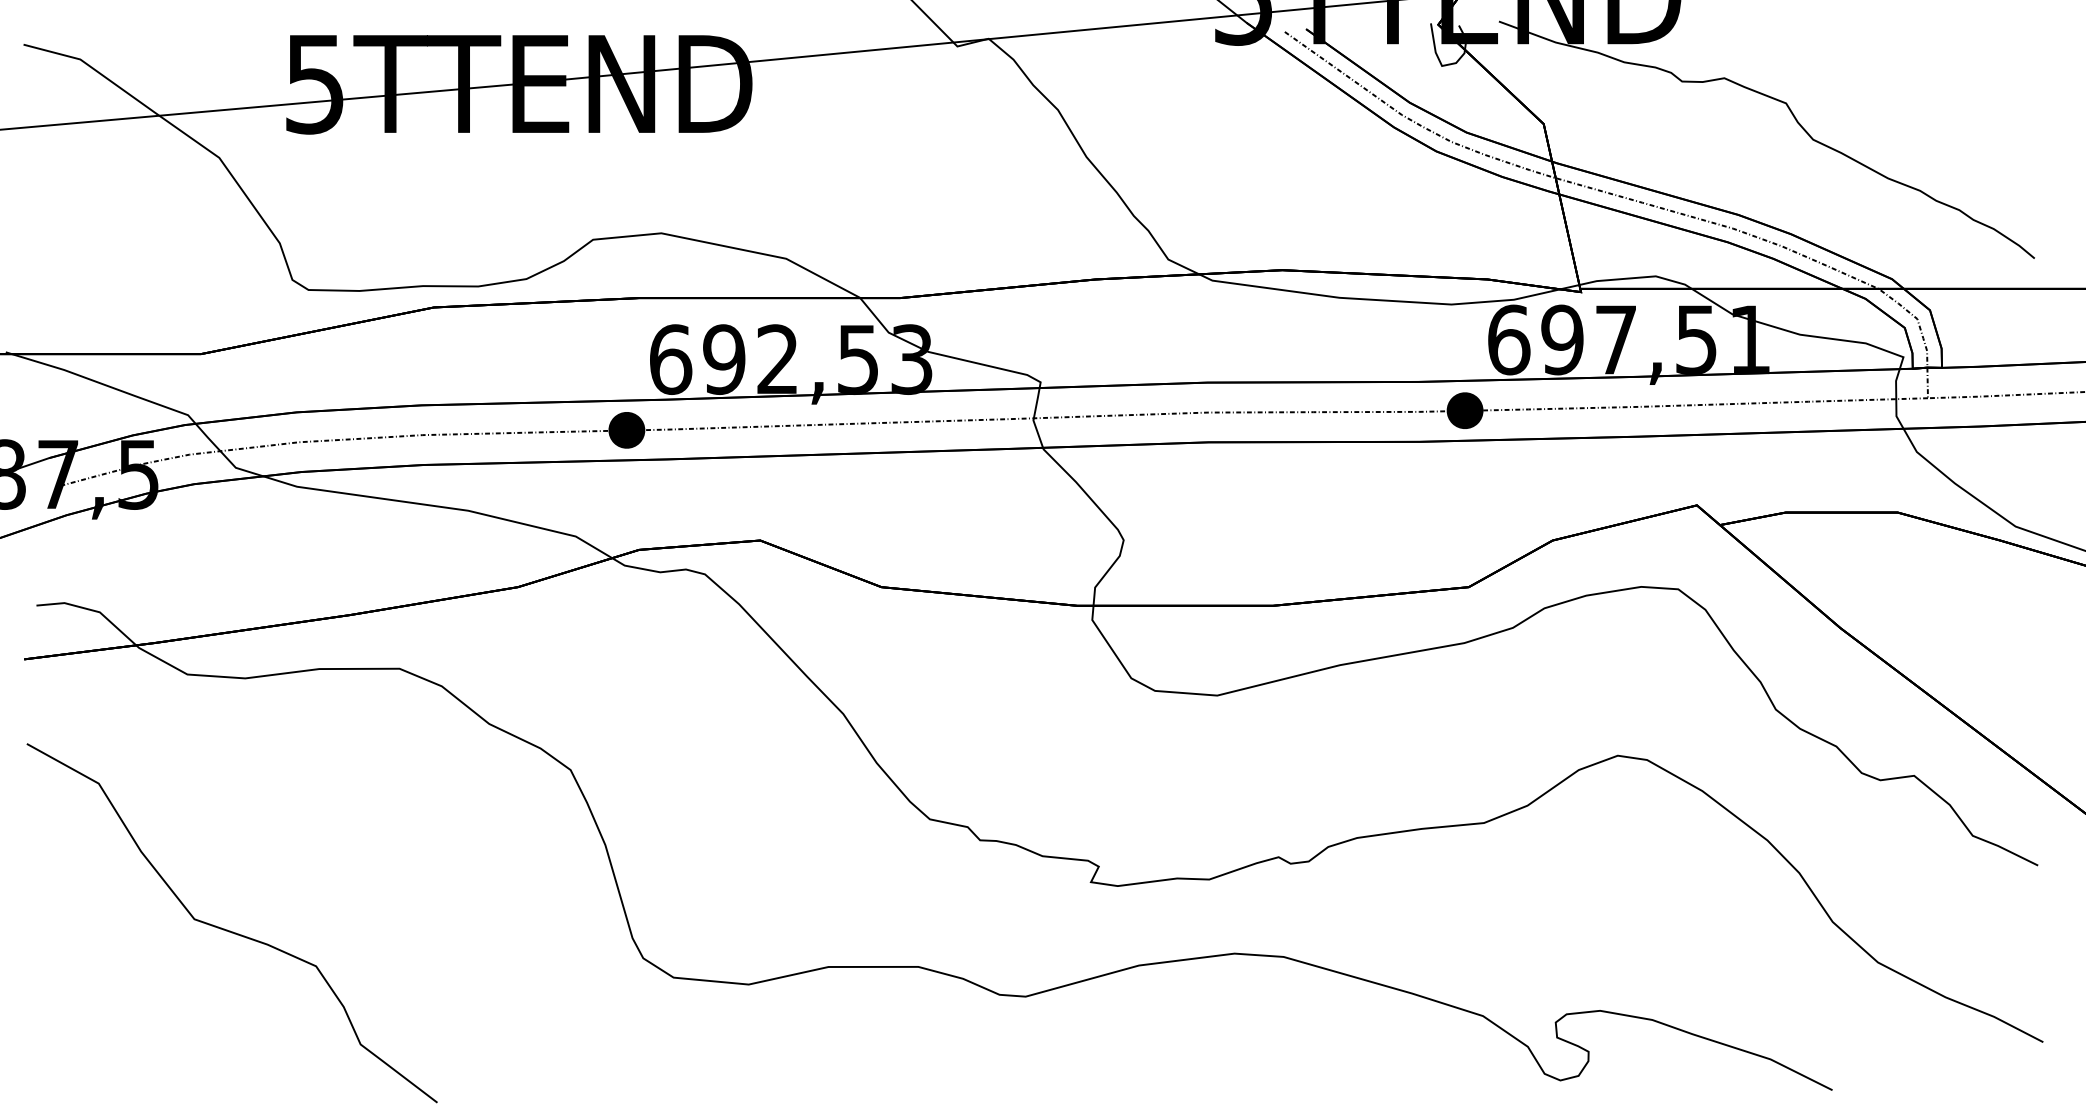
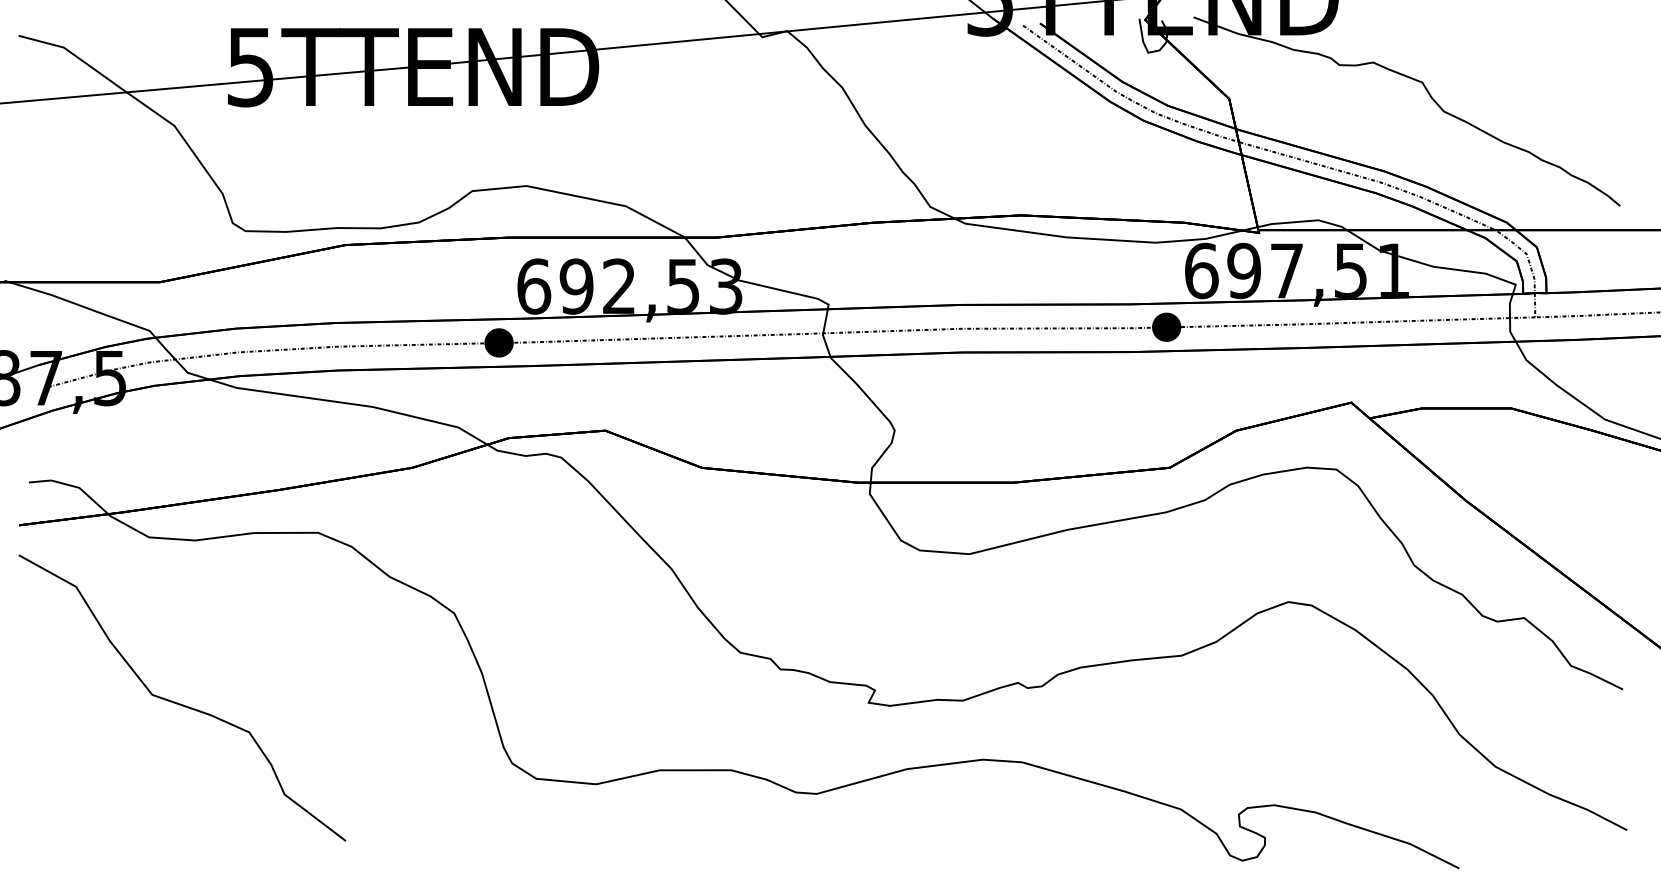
part: (230, 930) -> (181, 703), moved

